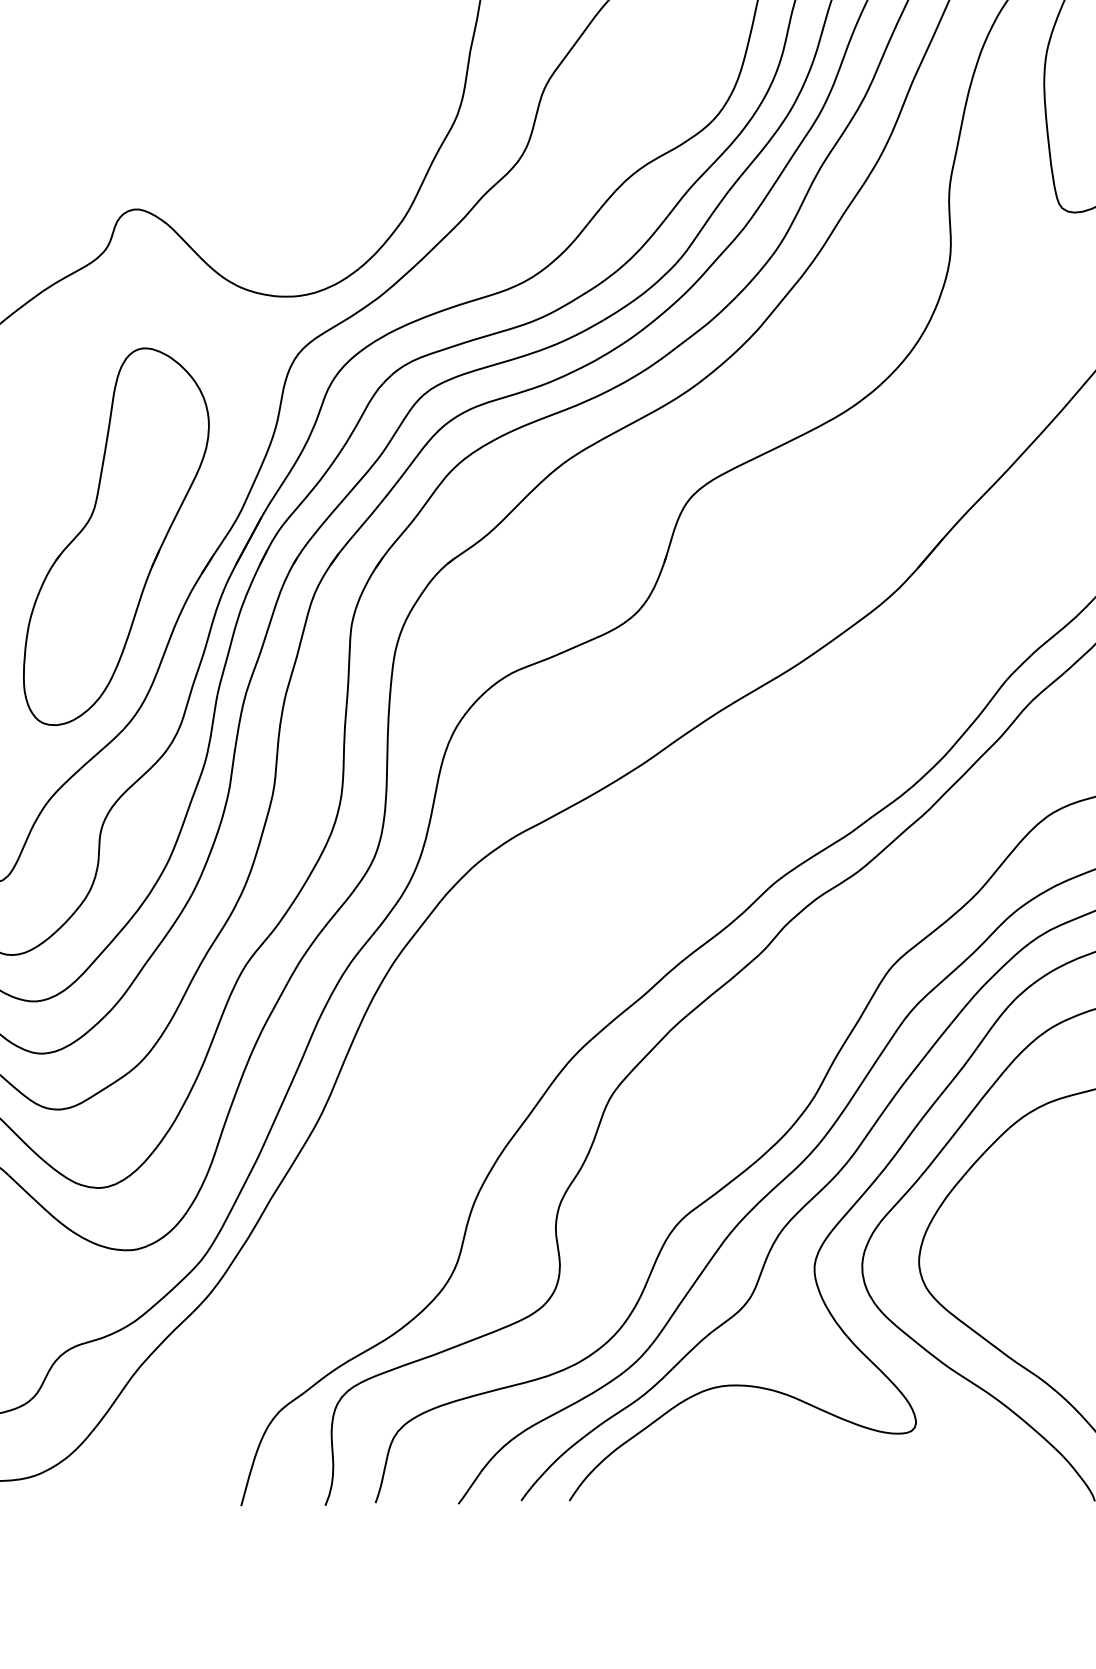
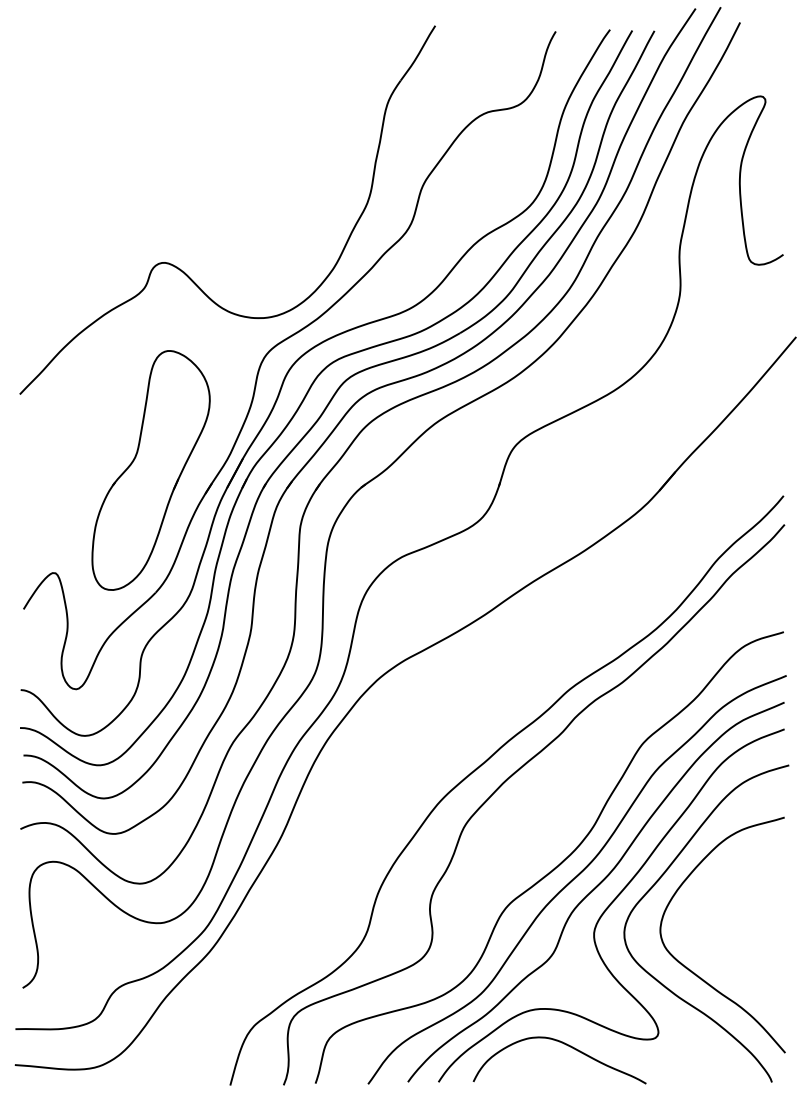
curve: (766, 1441) -> (563, 1044), added

